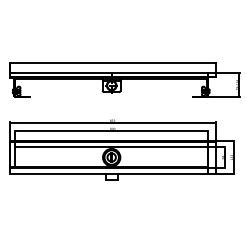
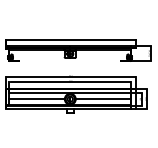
line: (58, 157) -> (36, 99), added
line: (162, 157) -> (102, 99), added

